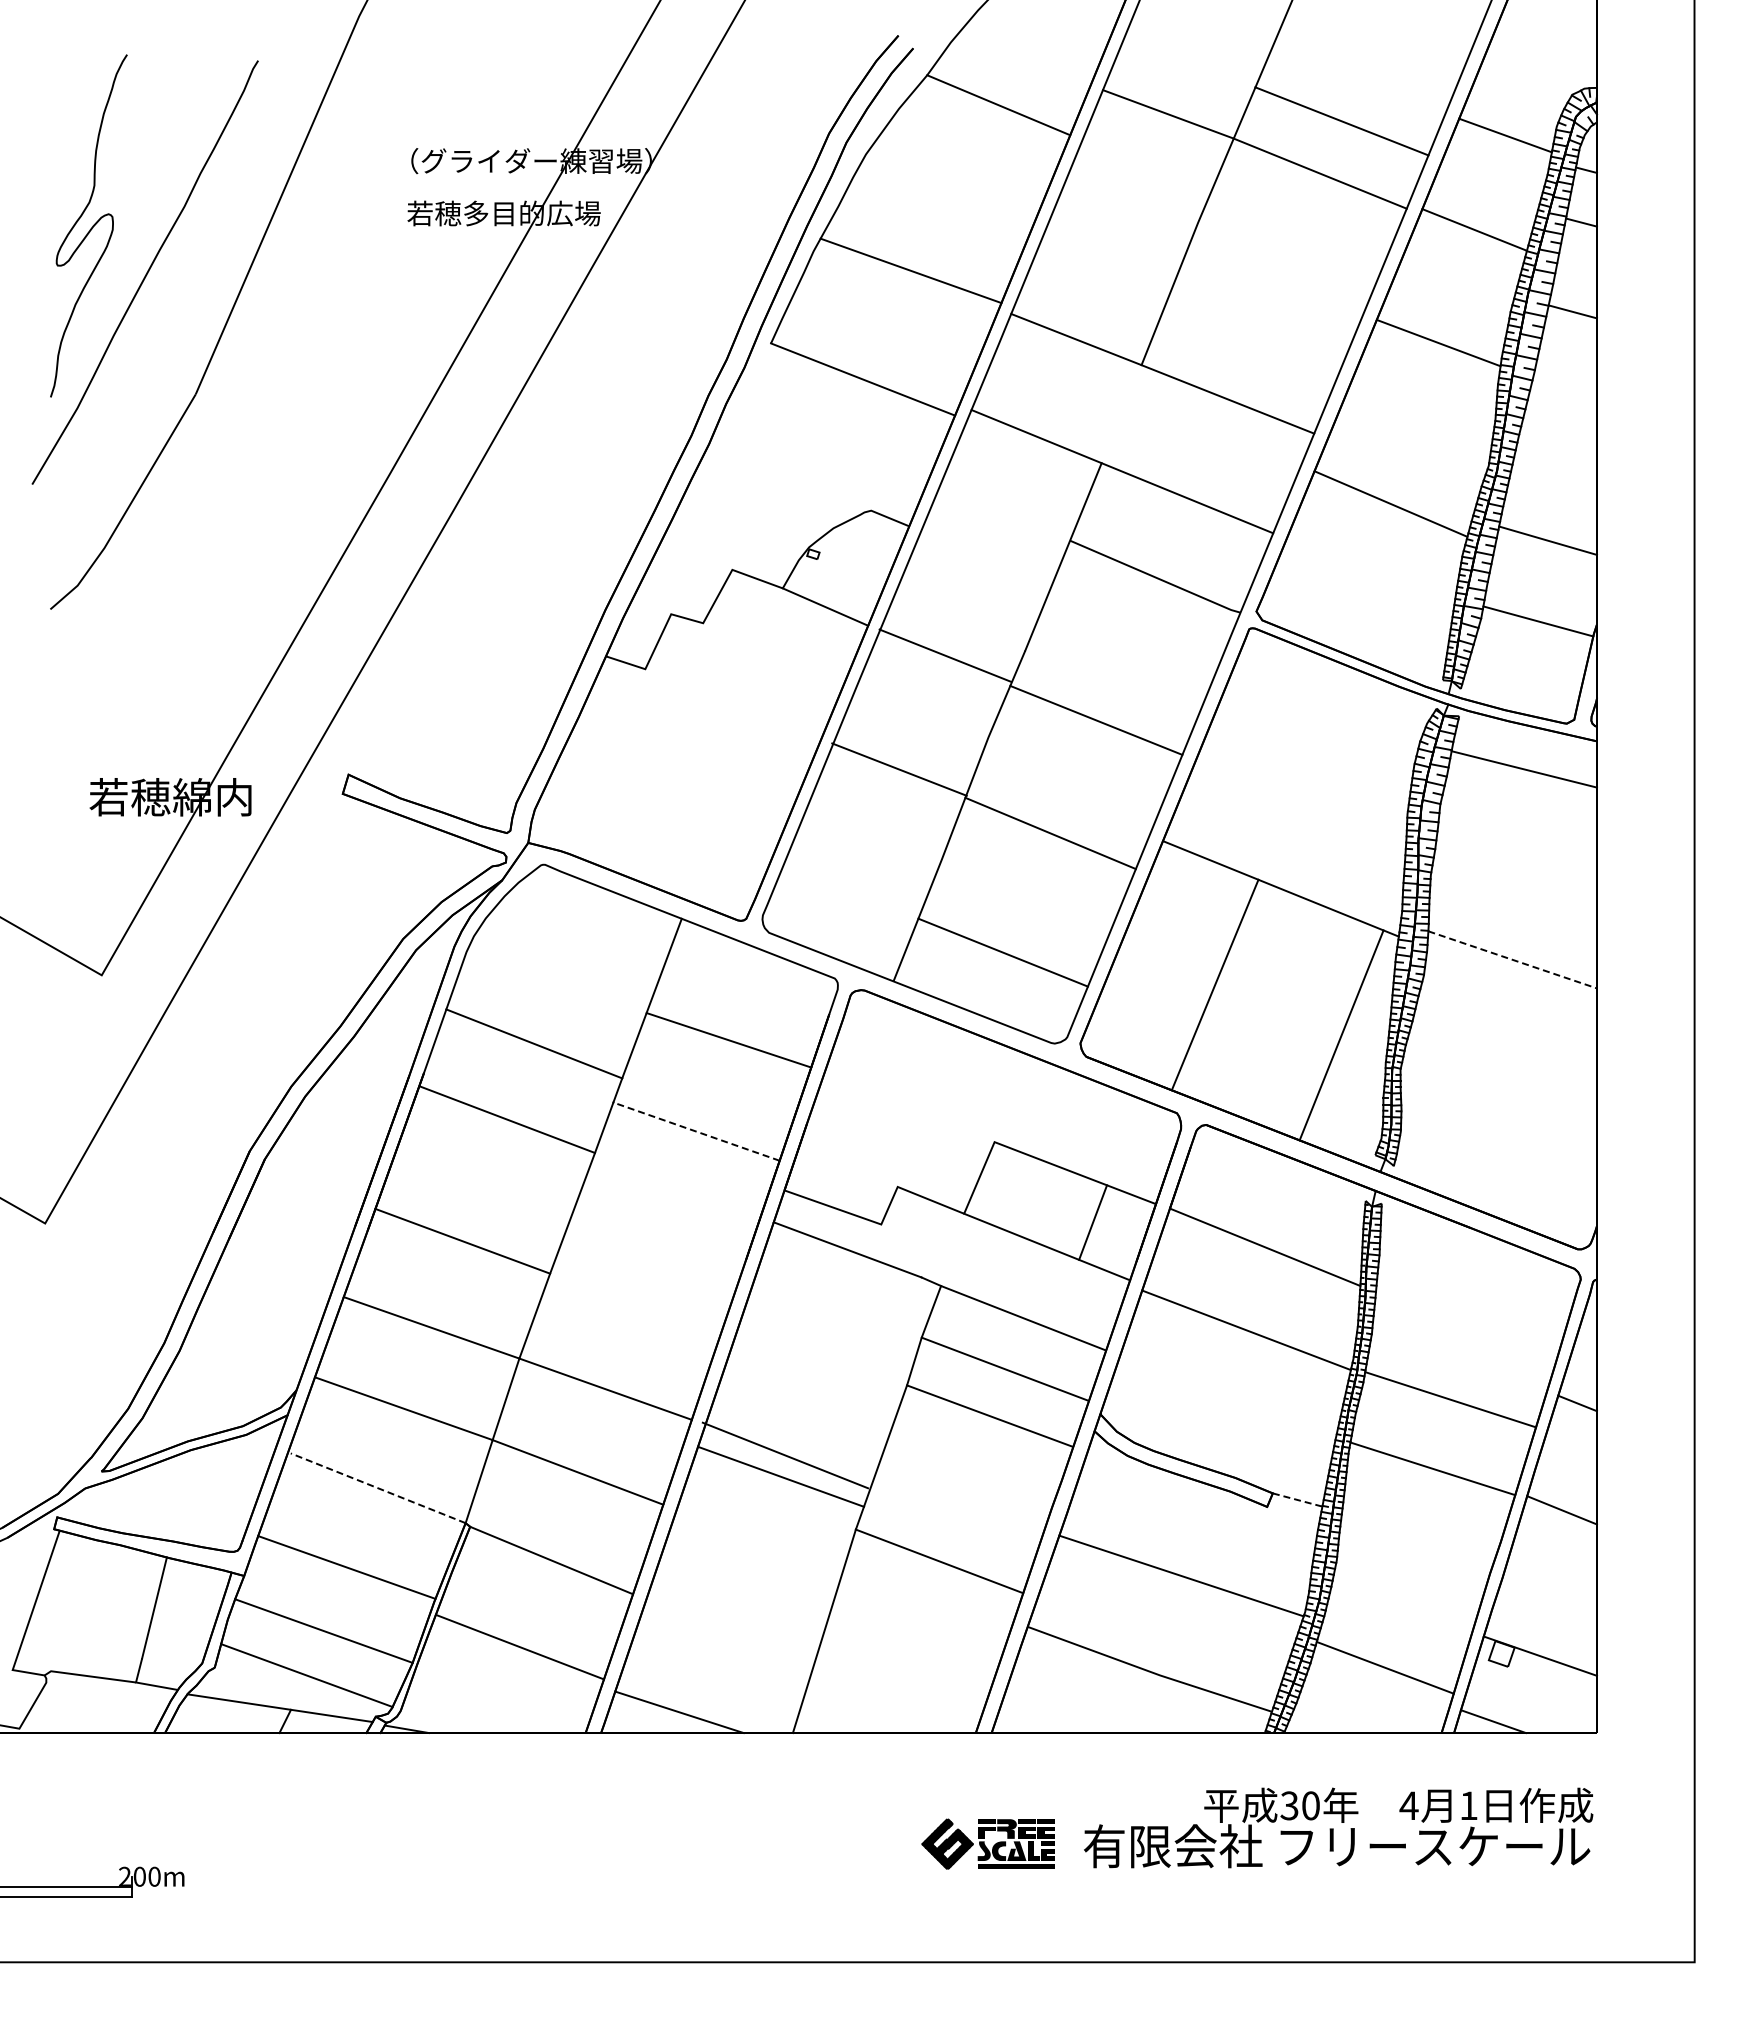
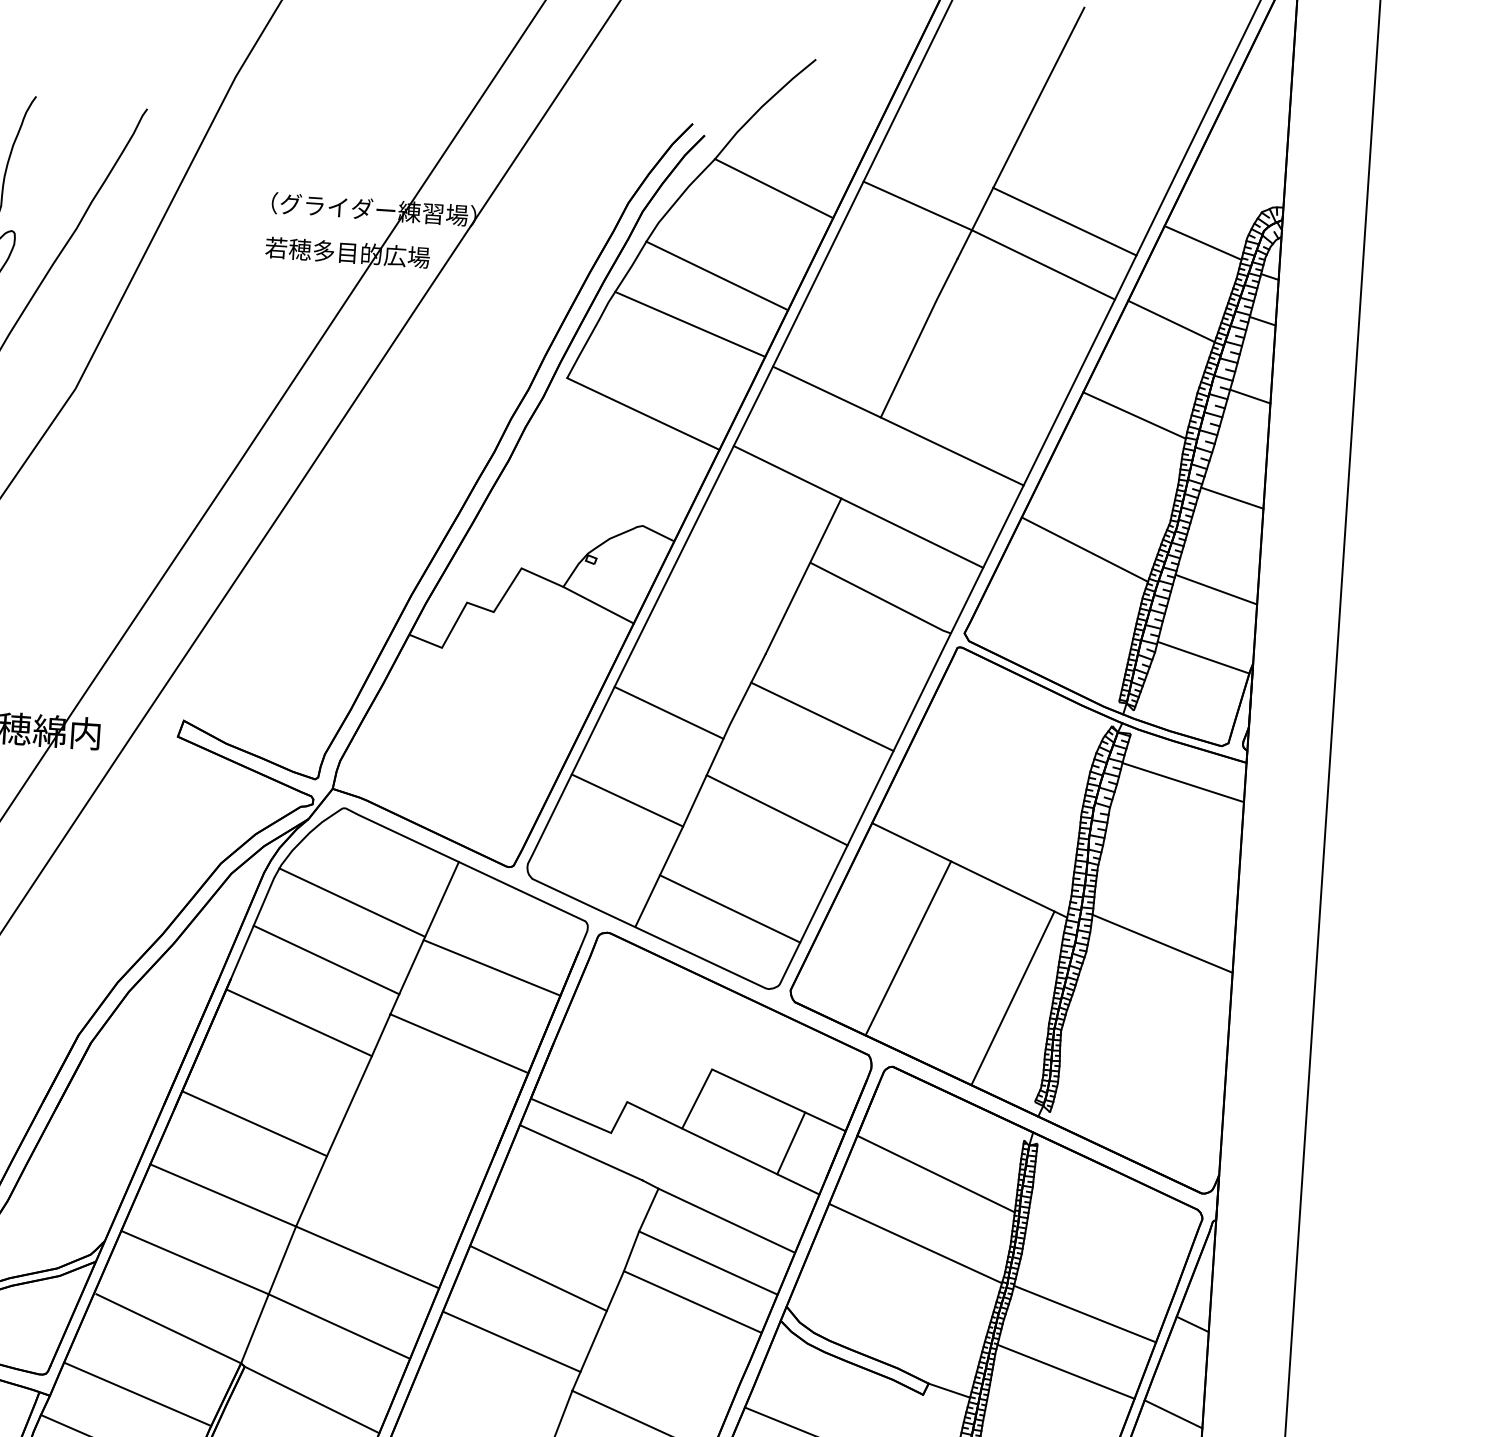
line: (938, 211) -> (716, 275), added
line: (1559, 432) -> (1232, 498), added
line: (945, 655) -> (669, 712), moved
line: (899, 769) -> (627, 800), moved
line: (1513, 960) -> (1163, 944), dashed -> solid
line: (560, 974) -> (352, 902), added
line: (696, 1131) -> (459, 1043), dashed -> solid
line: (785, 1455) -> (538, 1278), moved
line: (377, 1488) -> (168, 1328), dashed -> solid
line: (1297, 1500) -> (949, 1391), dashed -> solid

